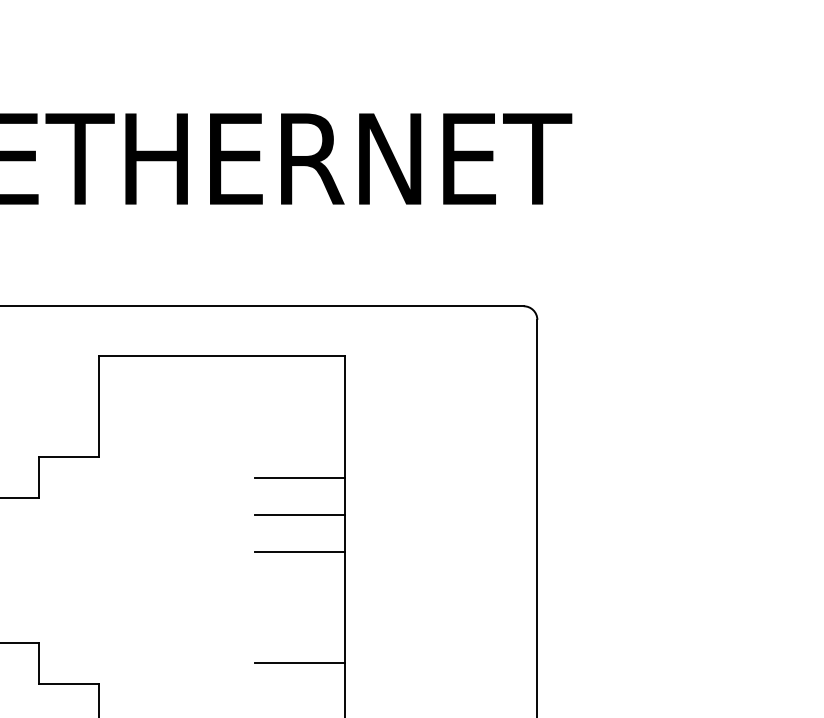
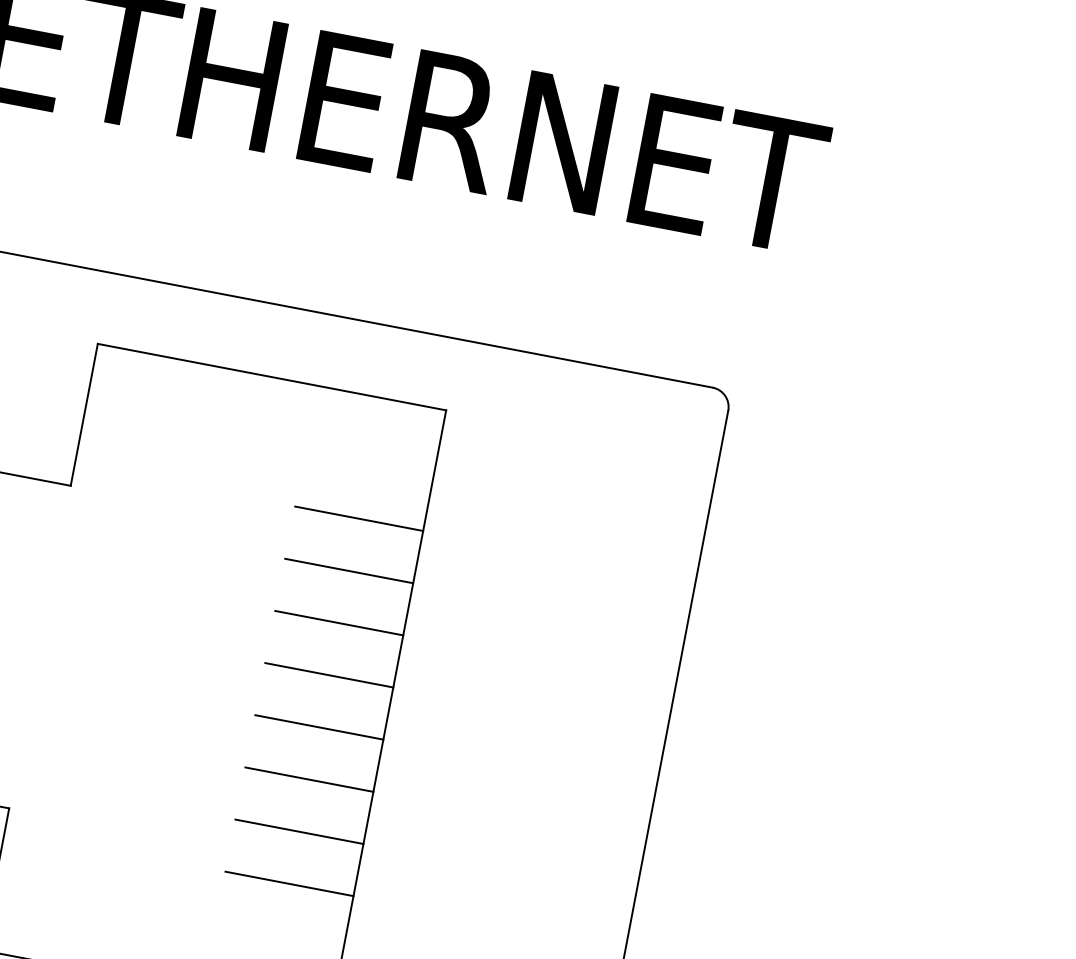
line: (299, 441) -> (358, 518), added
line: (299, 588) -> (318, 726), added
line: (299, 625) -> (308, 779), added
line: (299, 699) -> (288, 884), added

